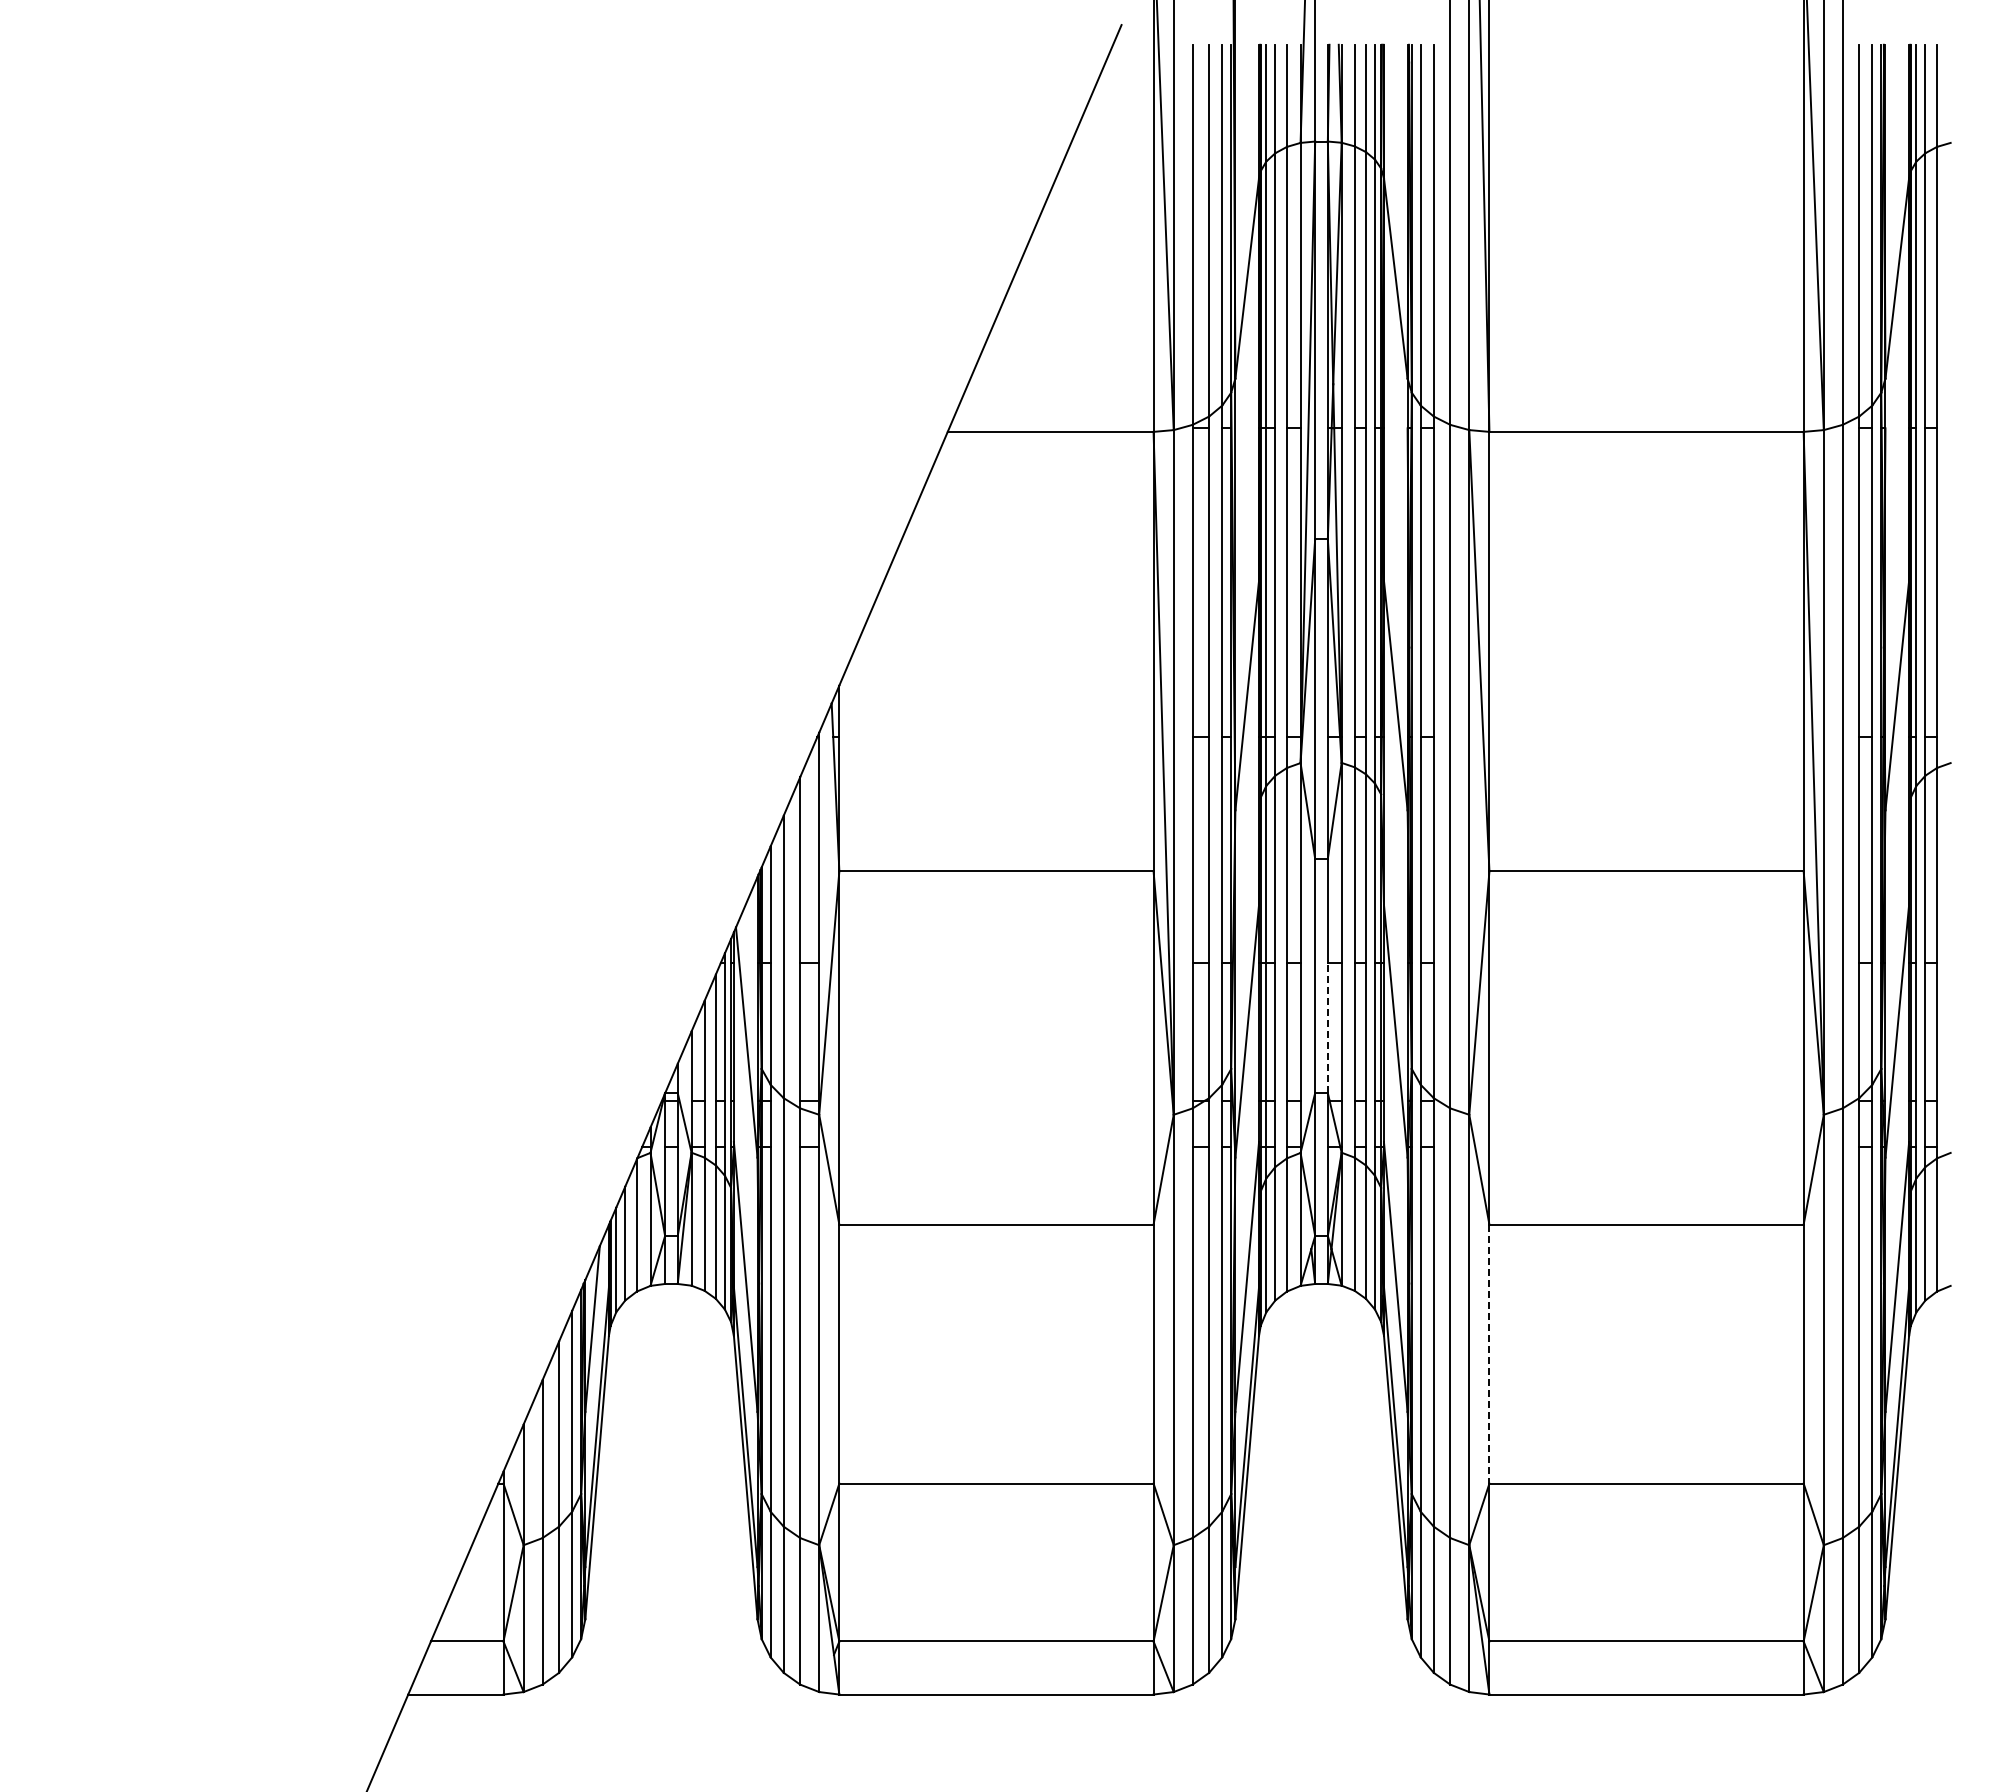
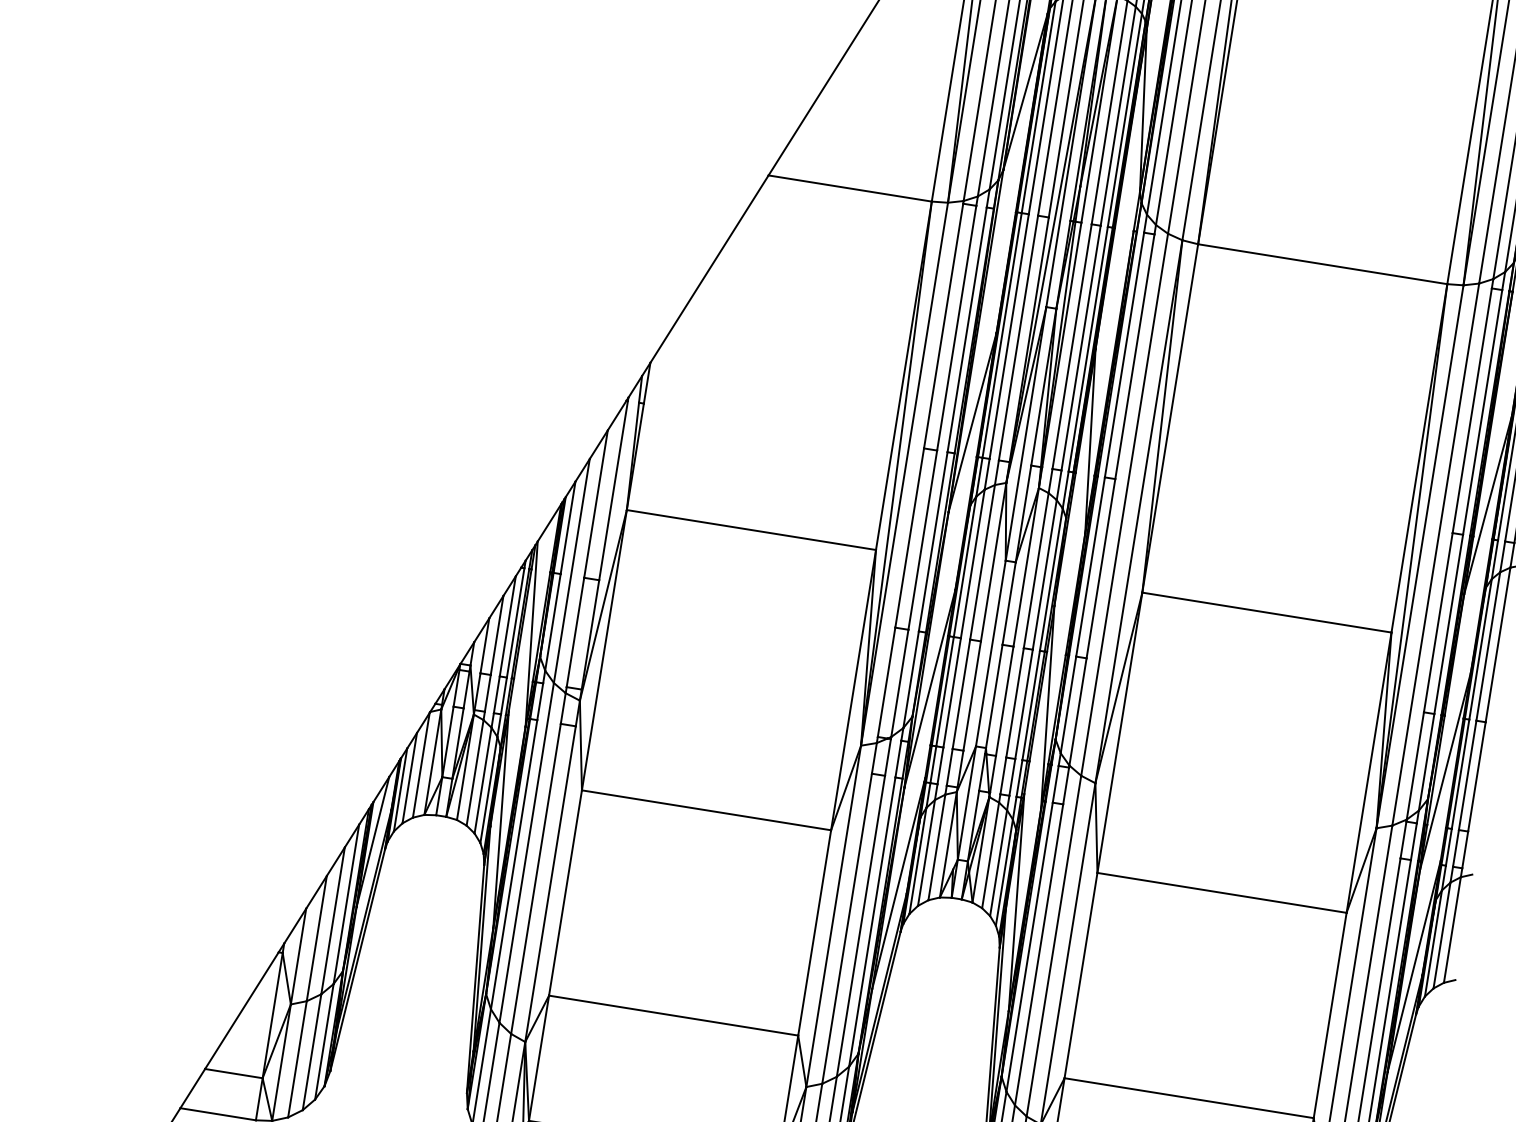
line: (1327, 1027) -> (994, 696), dashed -> solid
line: (1489, 1354) -> (1081, 975), dashed -> solid

